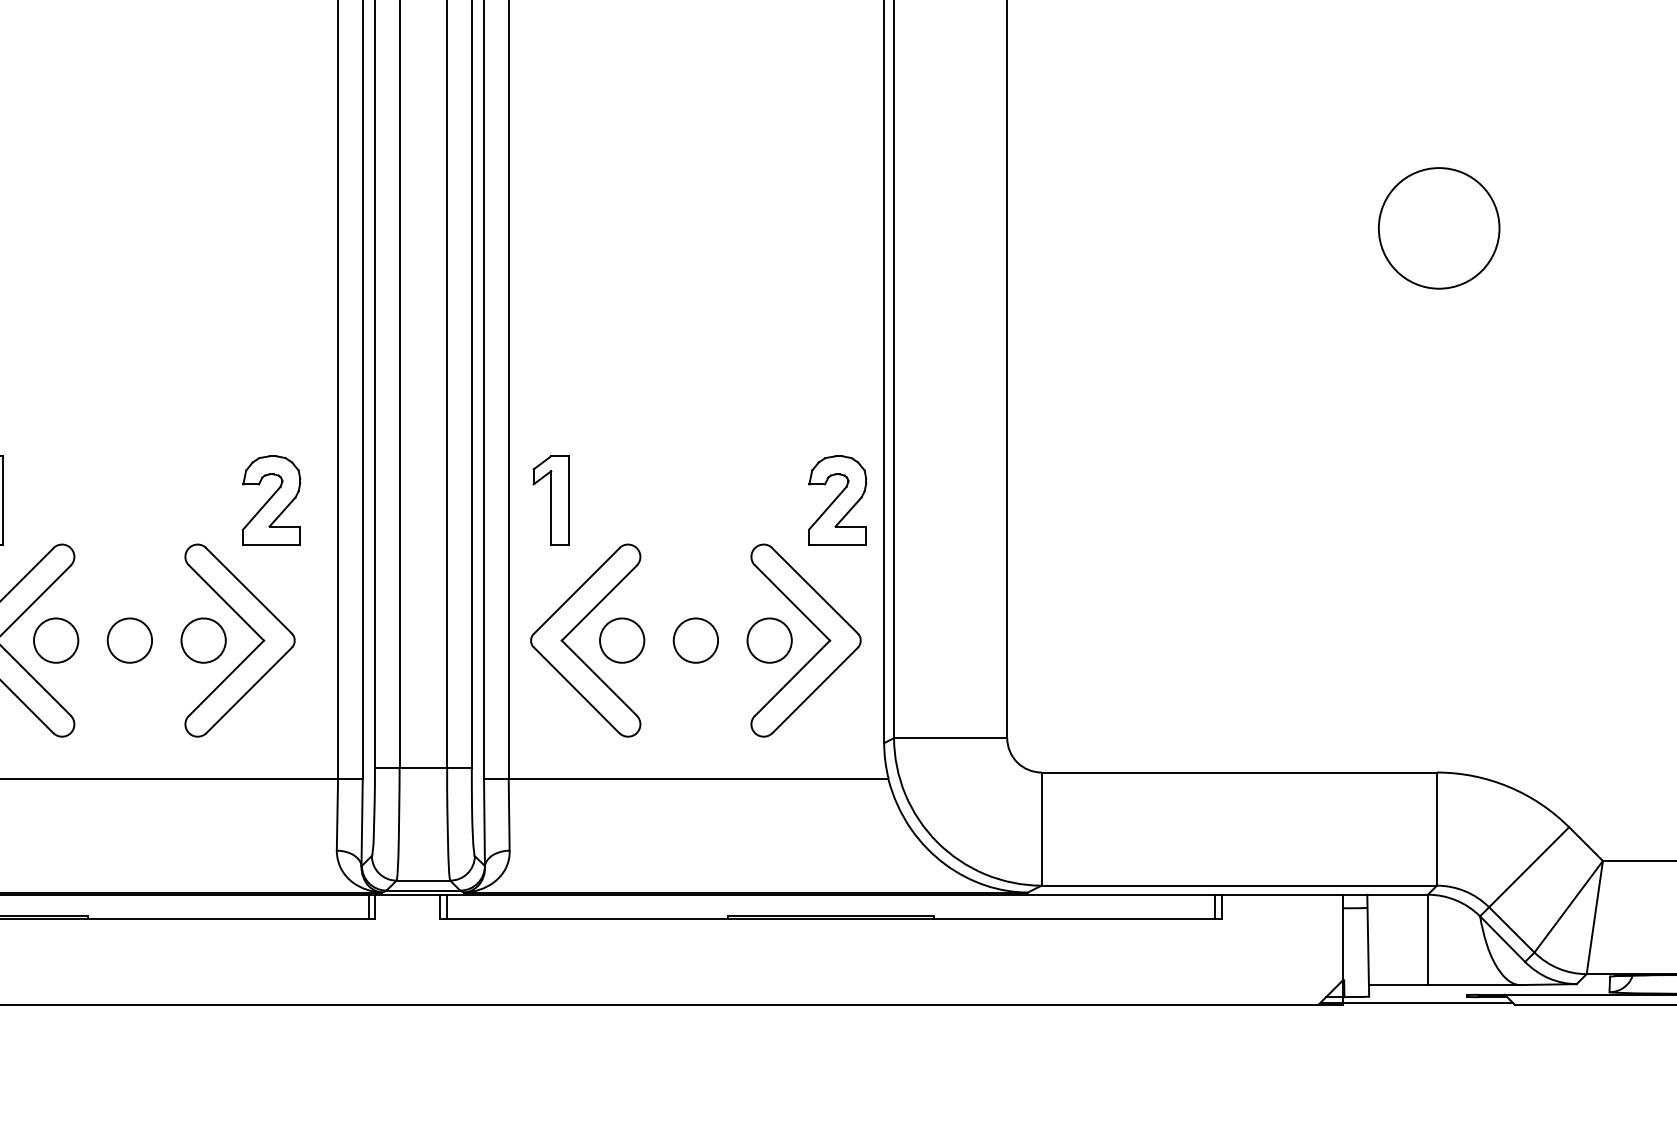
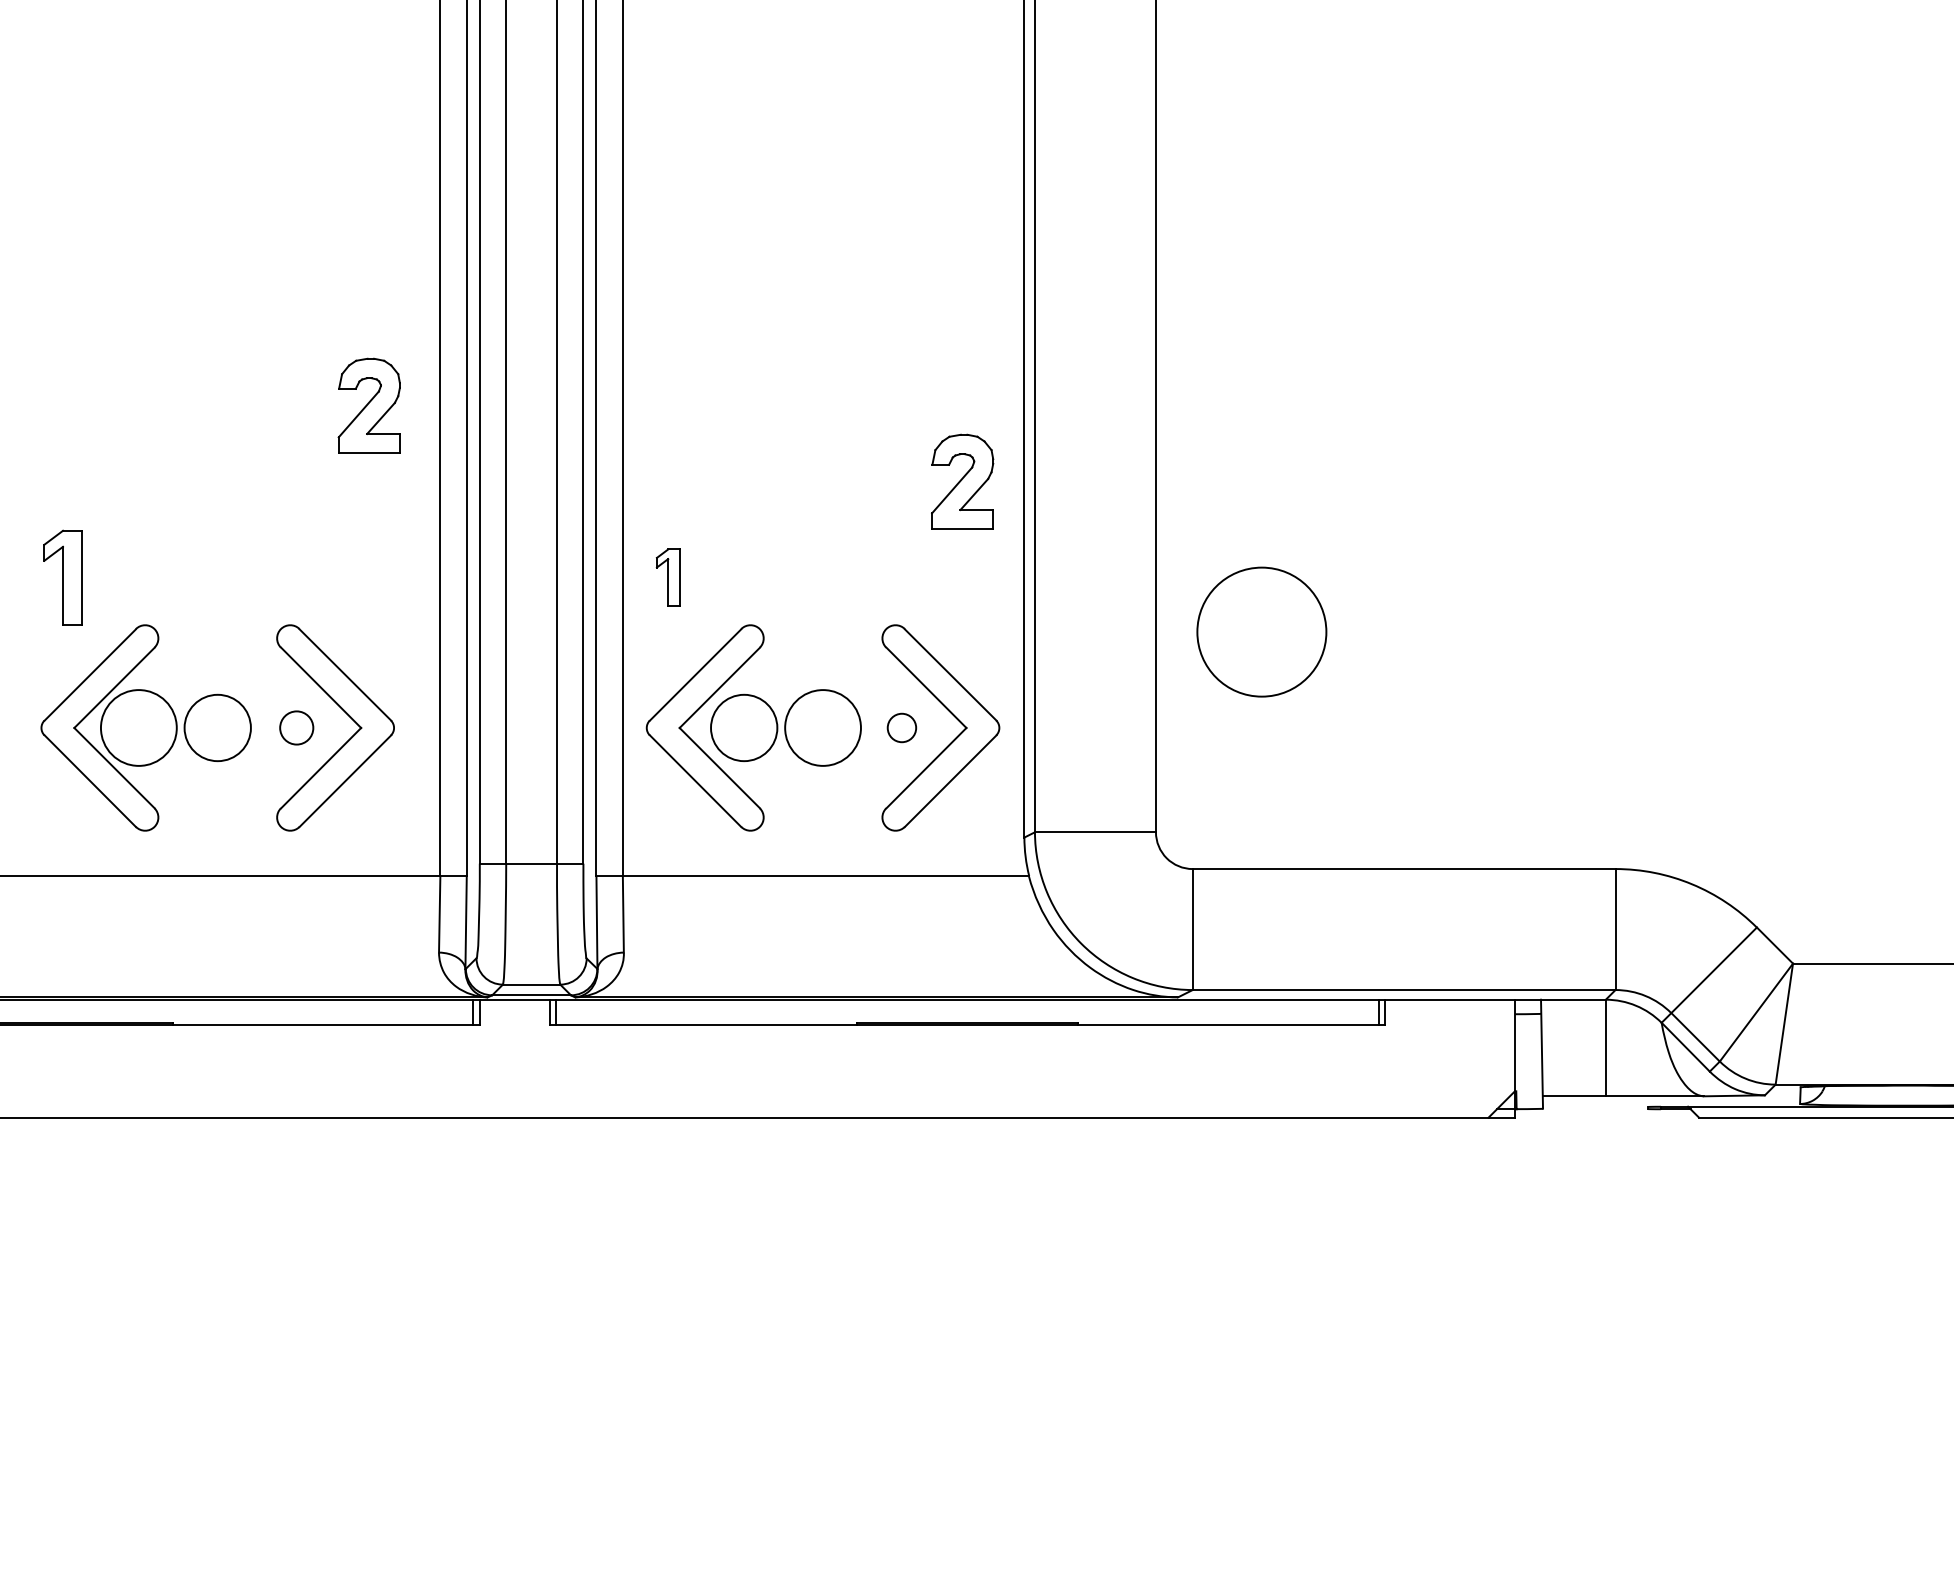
circle: (1438, 227) -> (1261, 631), moved
part: (270, 499) -> (368, 405), moved
part: (550, 499) -> (667, 577), size x0.6
part: (837, 499) -> (962, 481), moved
circle: (55, 640) -> (138, 727), size x1.6
circle: (129, 640) -> (217, 727), size x1.4
circle: (203, 640) -> (296, 727), size x0.7
circle: (621, 640) -> (743, 727), size x1.4
circle: (695, 640) -> (822, 727), size x1.6
circle: (769, 640) -> (901, 727), size x0.6
line: (1416, 1002) -> (1593, 1115), removed

